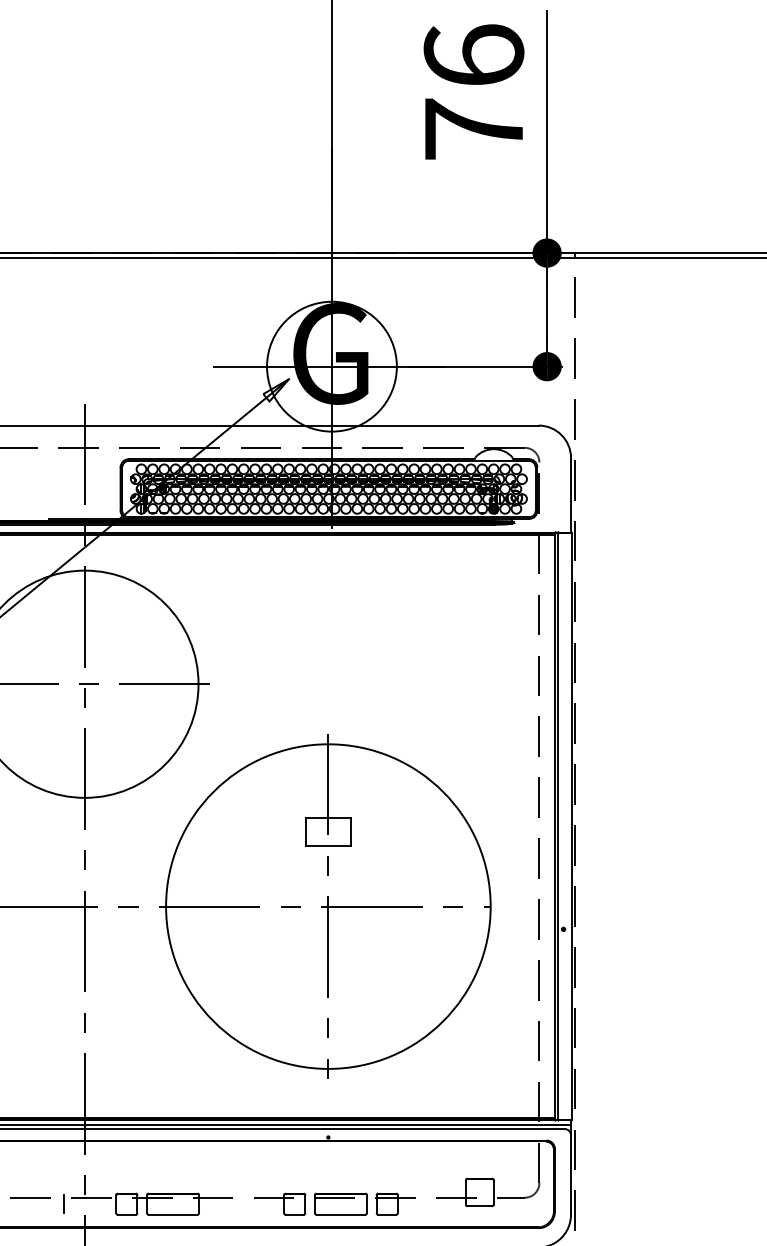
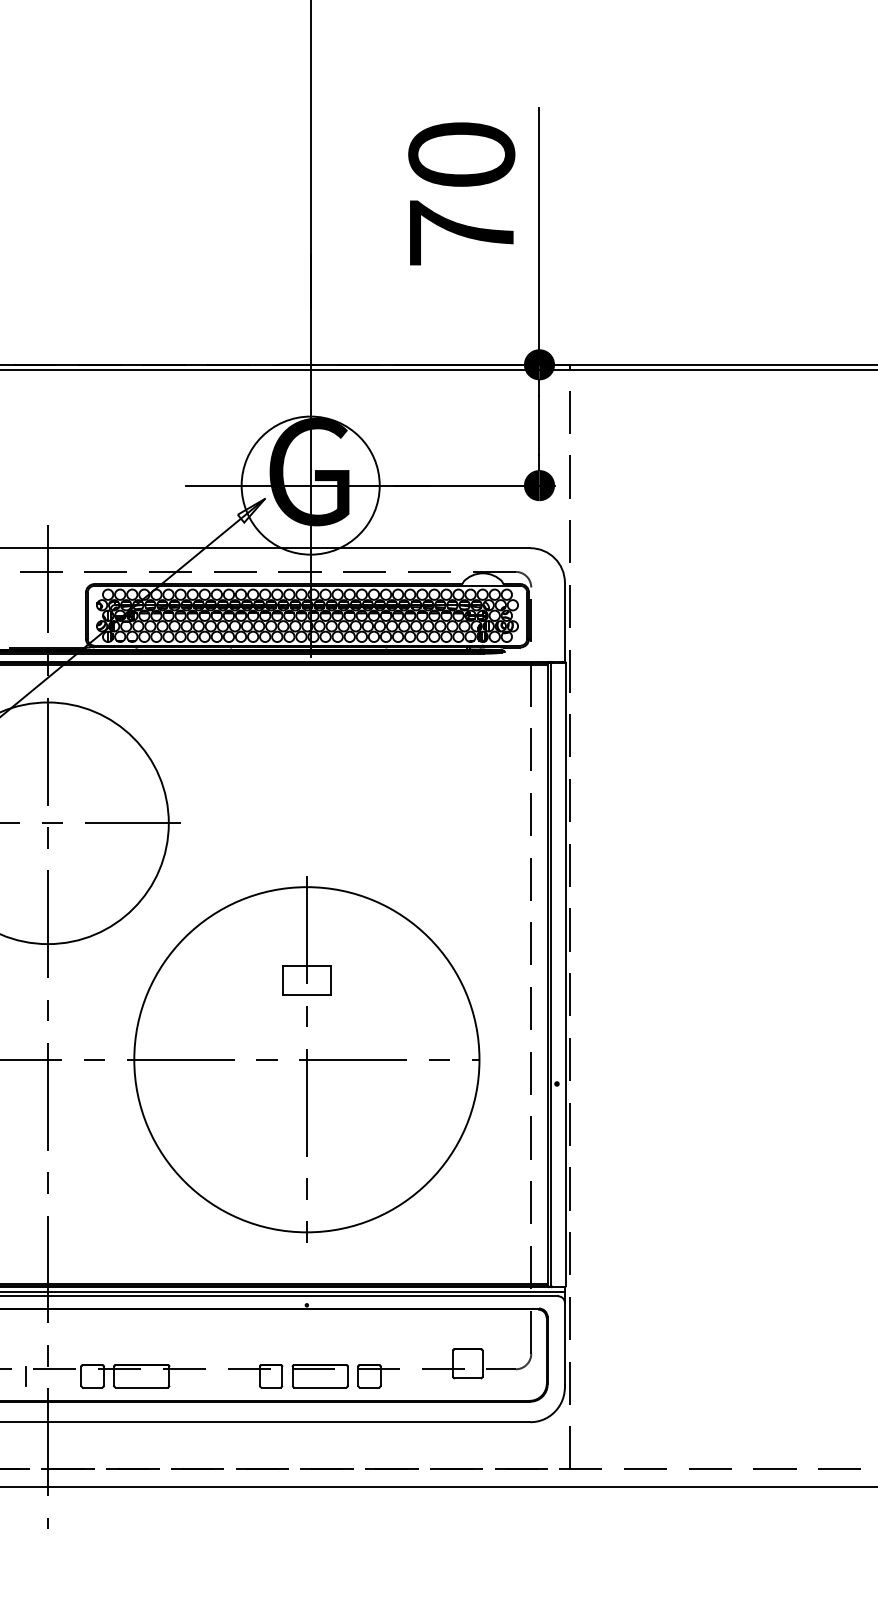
text: (473, 54) -> (461, 153), 76 -> 70

